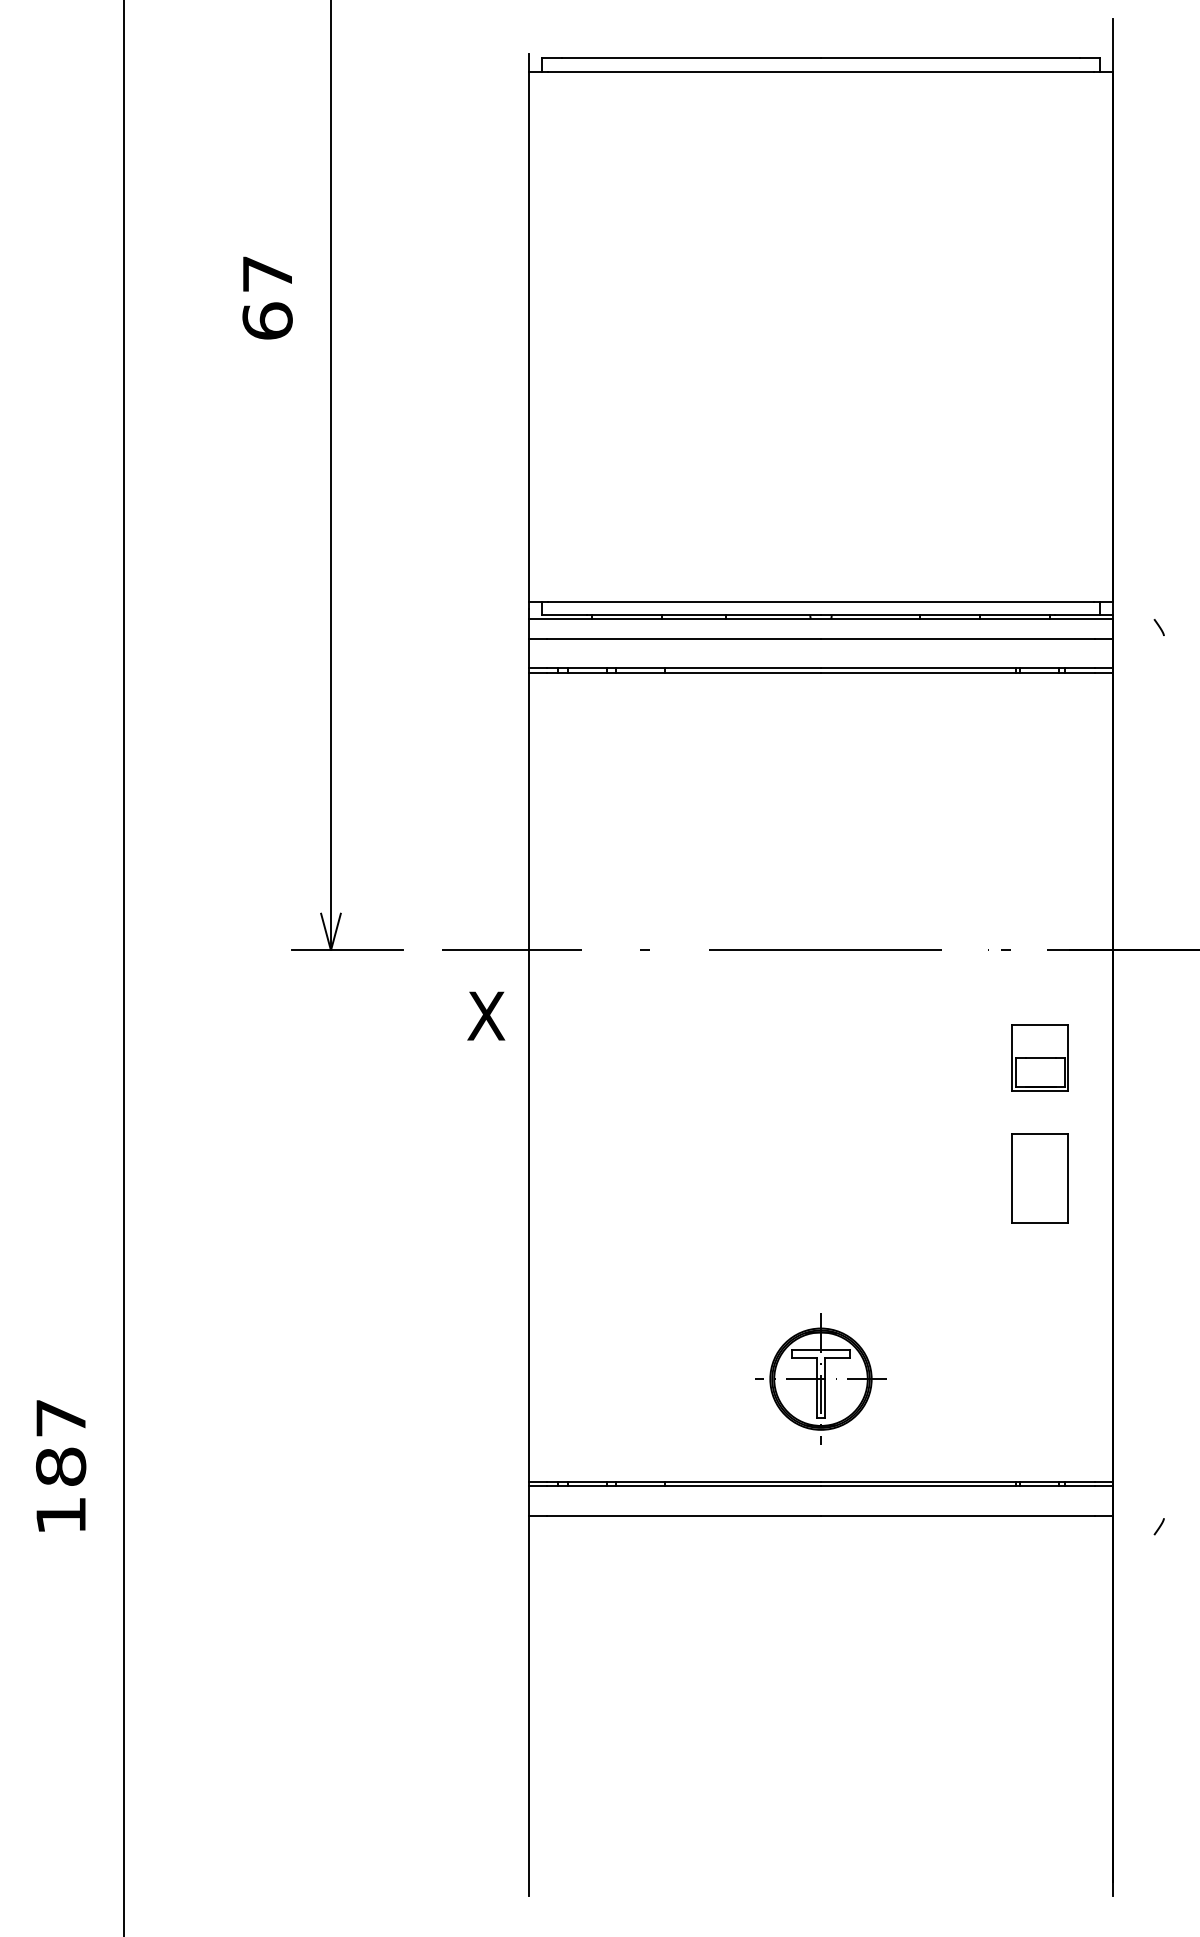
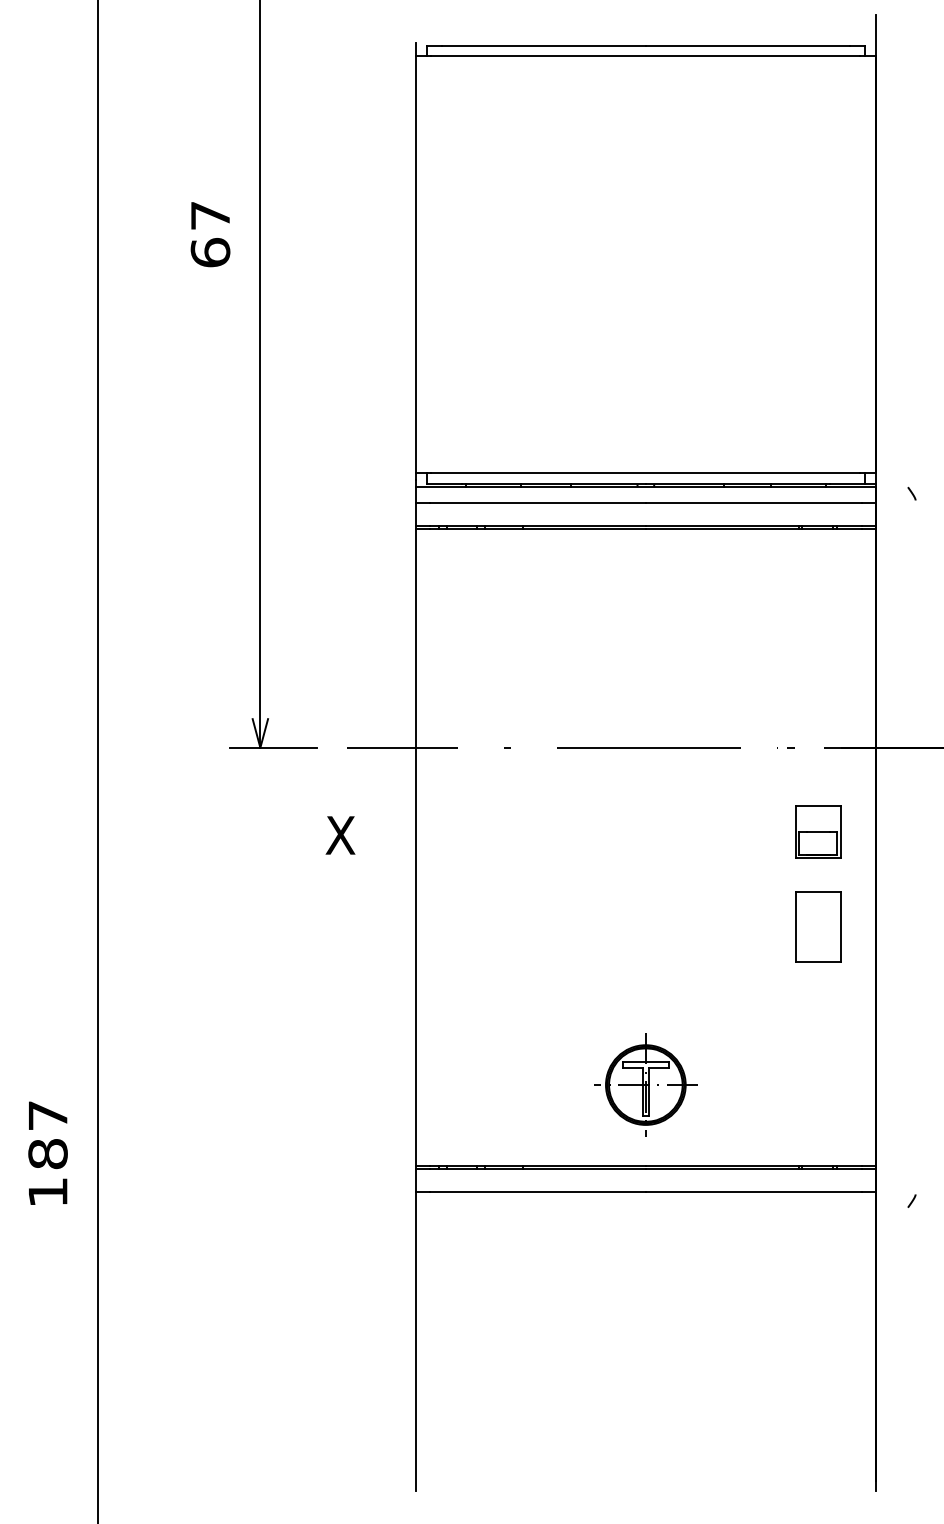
text: (486, 1016) -> (340, 835), moved

